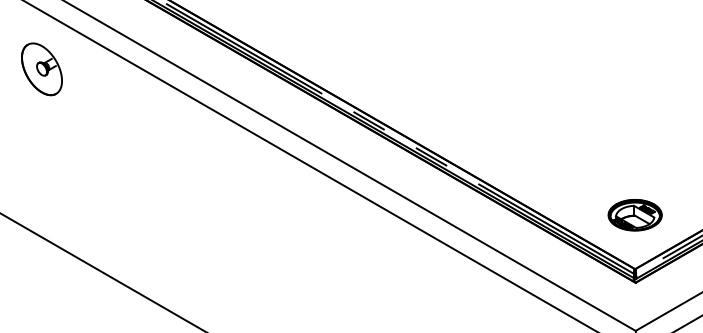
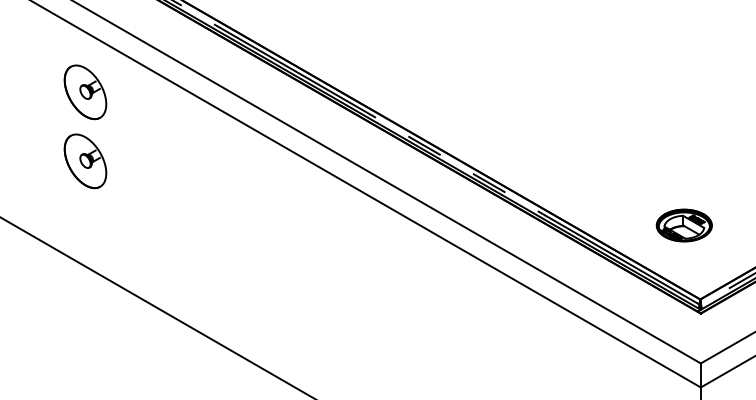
part: (41, 136) -> (85, 161), added
part: (634, 215) -> (683, 225), moved

